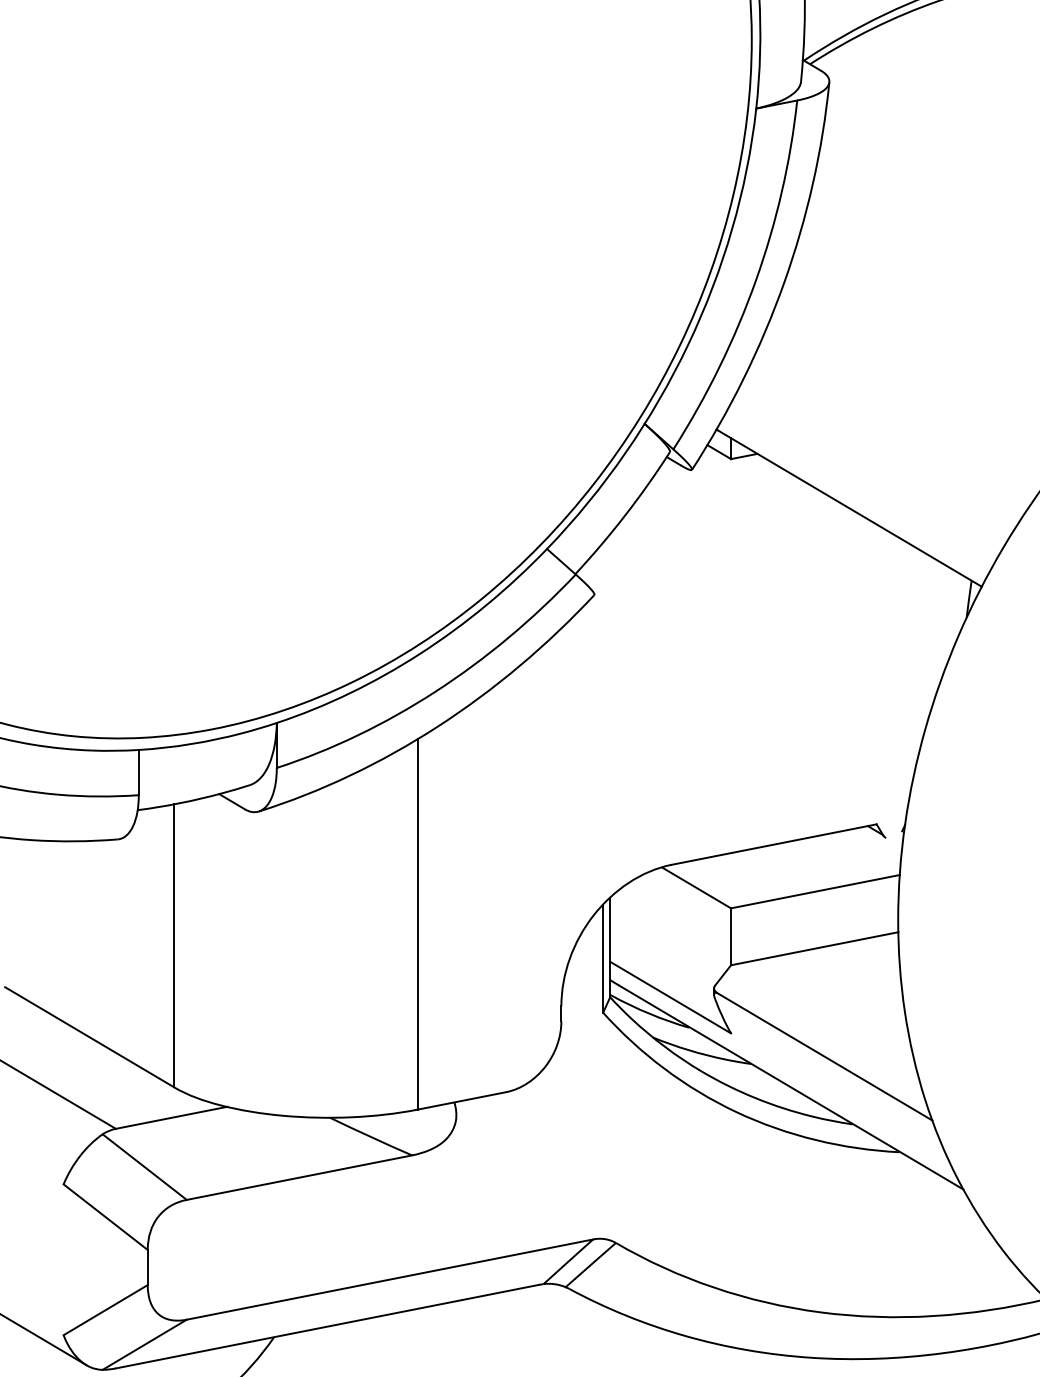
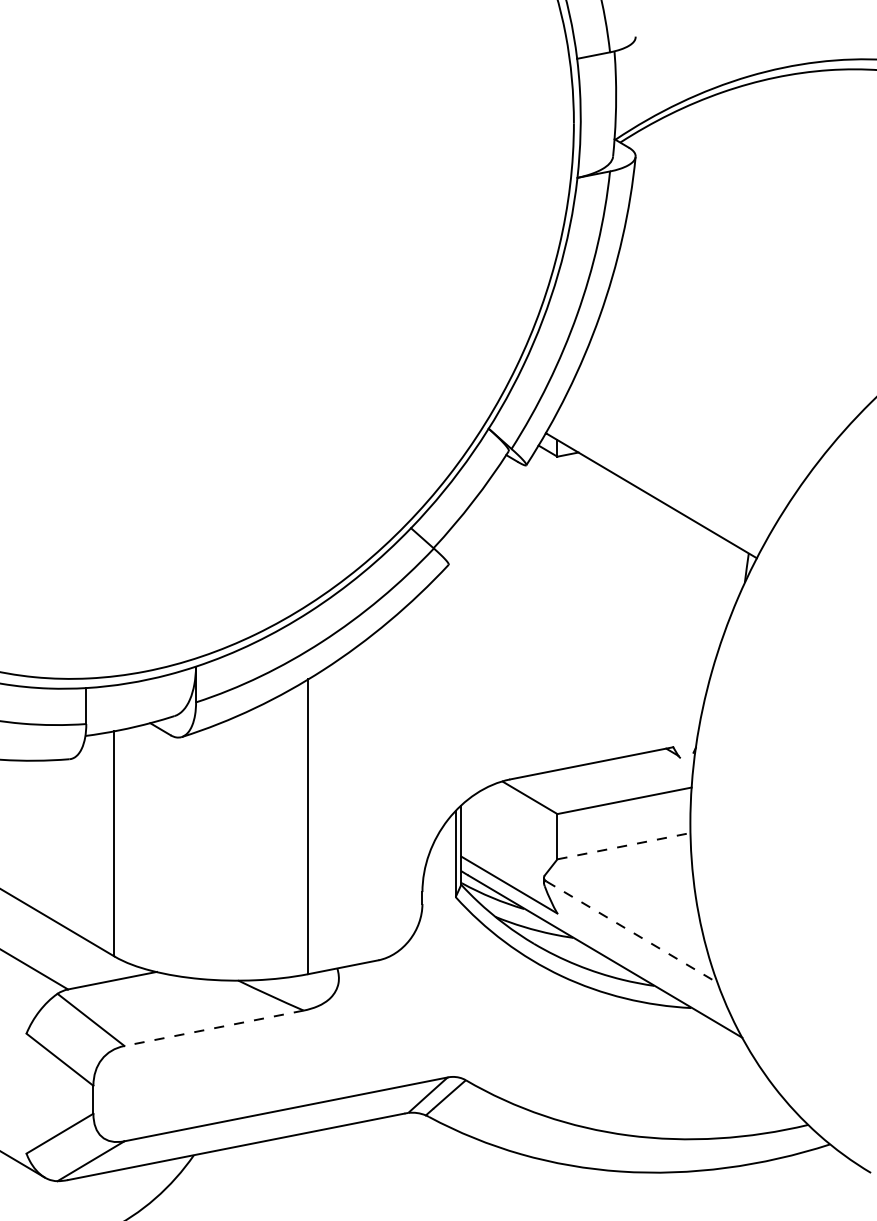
line: (815, 949) -> (624, 846), solid -> dashed
line: (825, 1057) -> (632, 932), solid -> dashed
line: (298, 1177) -> (213, 1028), solid -> dashed

